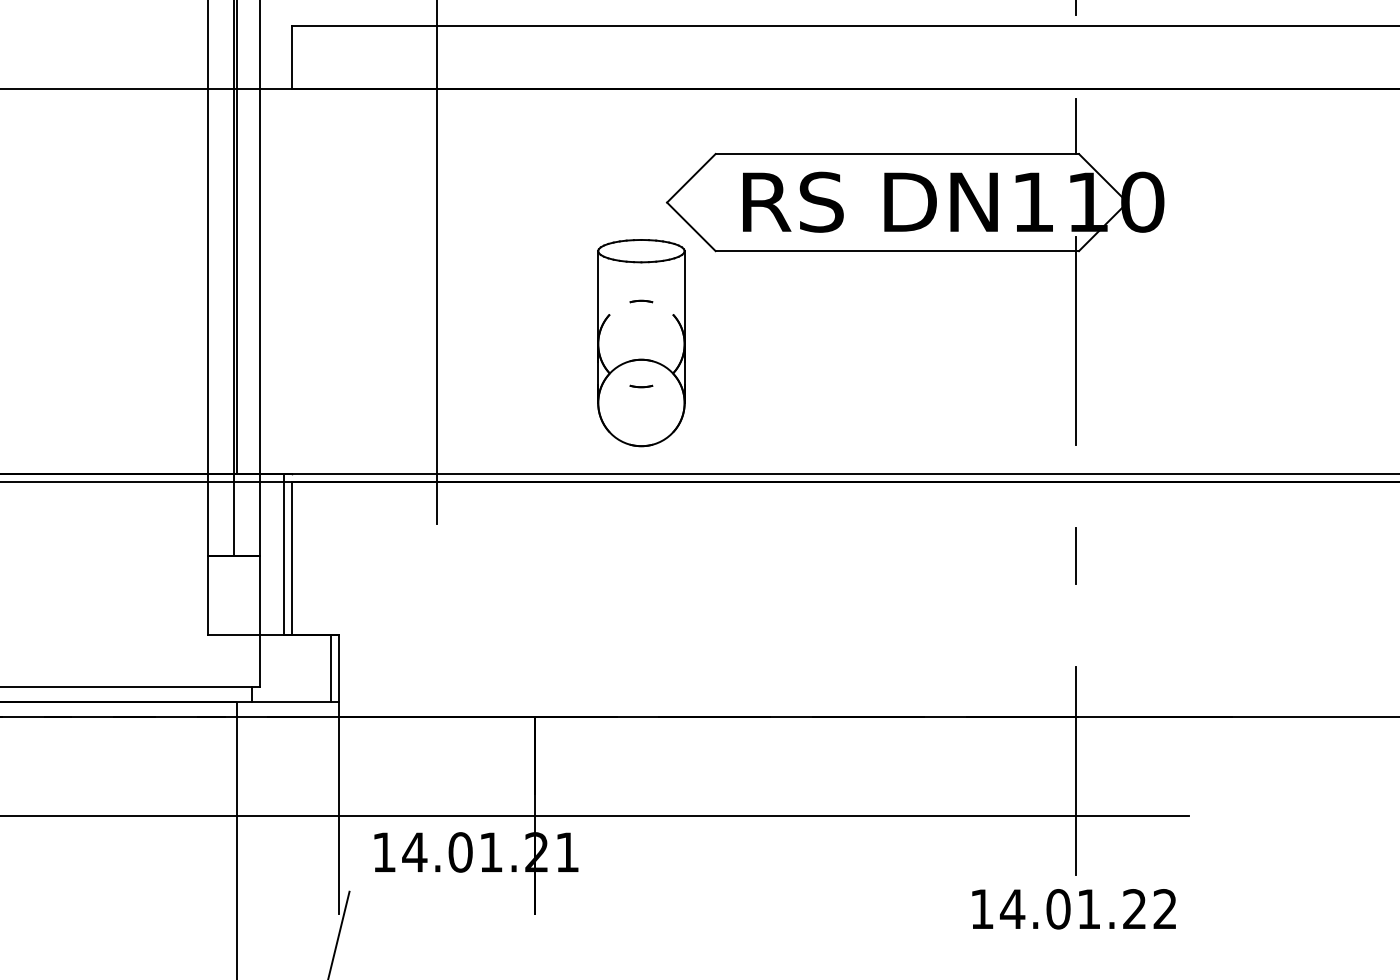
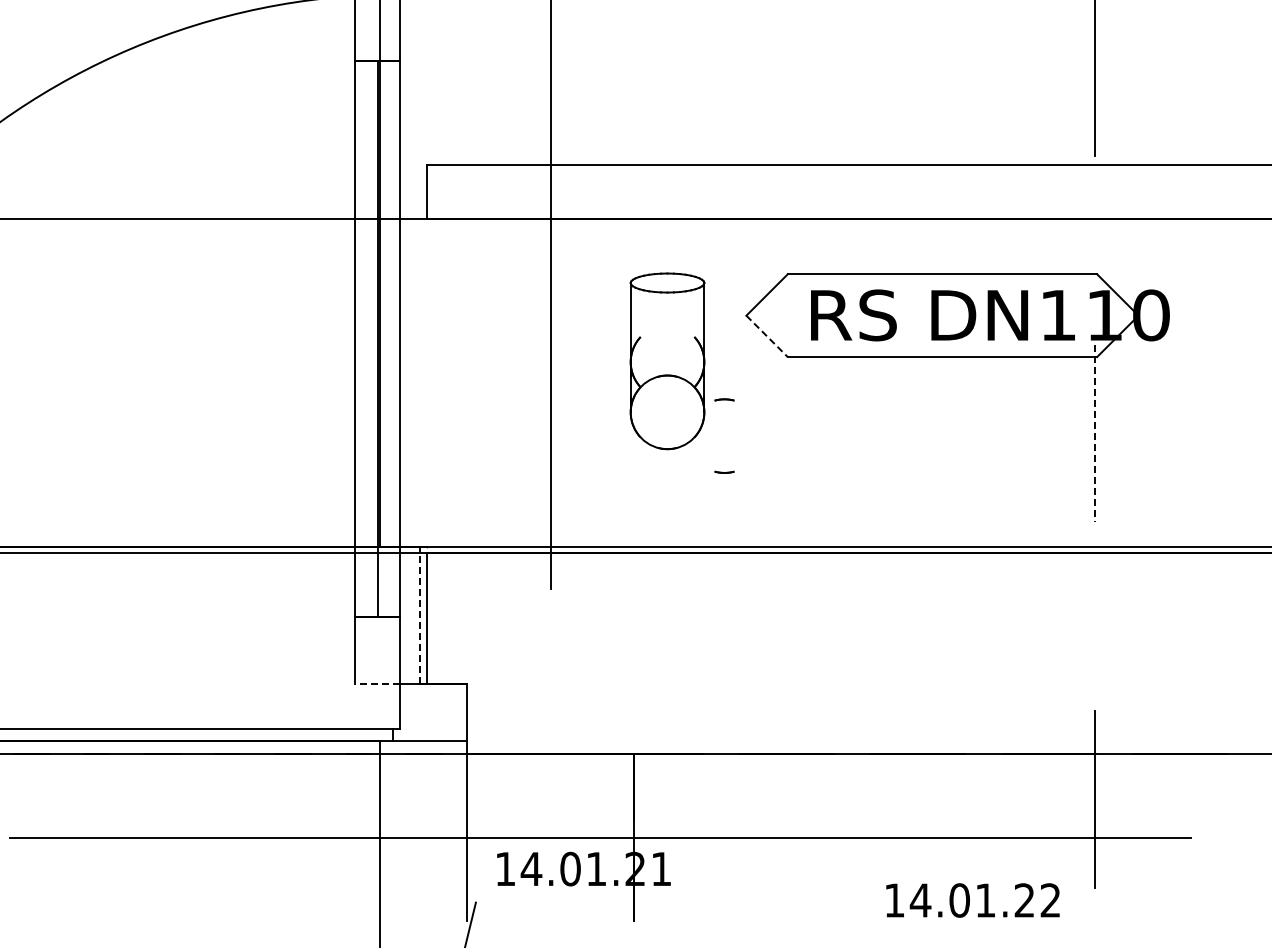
line: (1075, 126) -> (1094, 250), removed
line: (691, 227) -> (767, 336), solid -> dashed
line: (1075, 340) -> (1094, 433), solid -> dashed
part: (641, 343) -> (667, 361), moved
line: (284, 554) -> (420, 615), solid -> dashed
line: (1075, 555) -> (1094, 616), removed
line: (233, 634) -> (377, 683), solid -> dashed
line: (331, 667) -> (460, 711), removed
text: (1073, 909) -> (972, 900), moved

